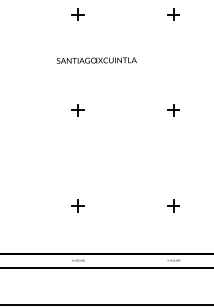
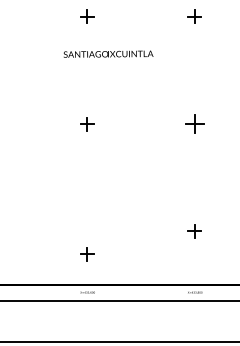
text: (96, 59) -> (108, 53), moved
part: (173, 110) -> (194, 124), size x1.4
part: (78, 206) -> (87, 254), moved

